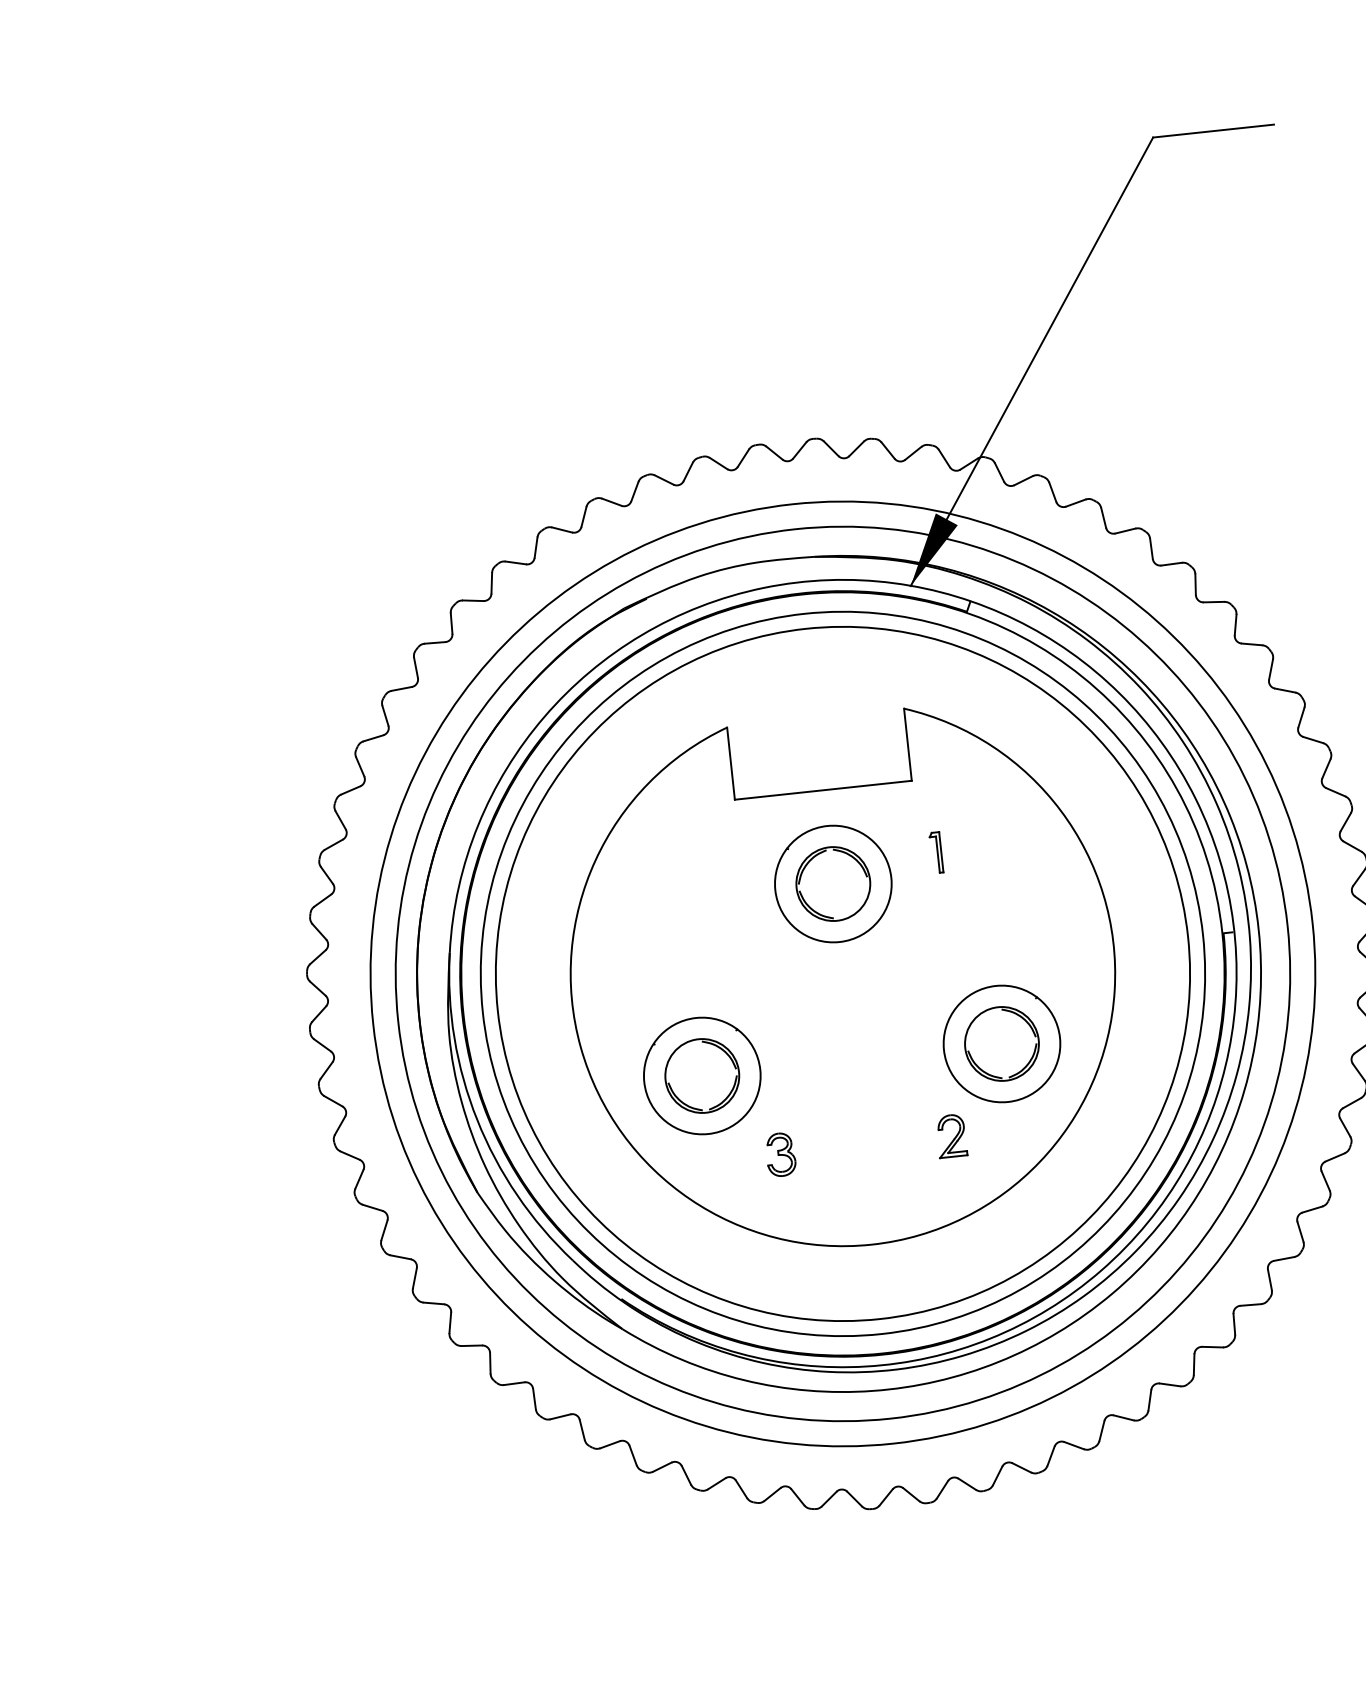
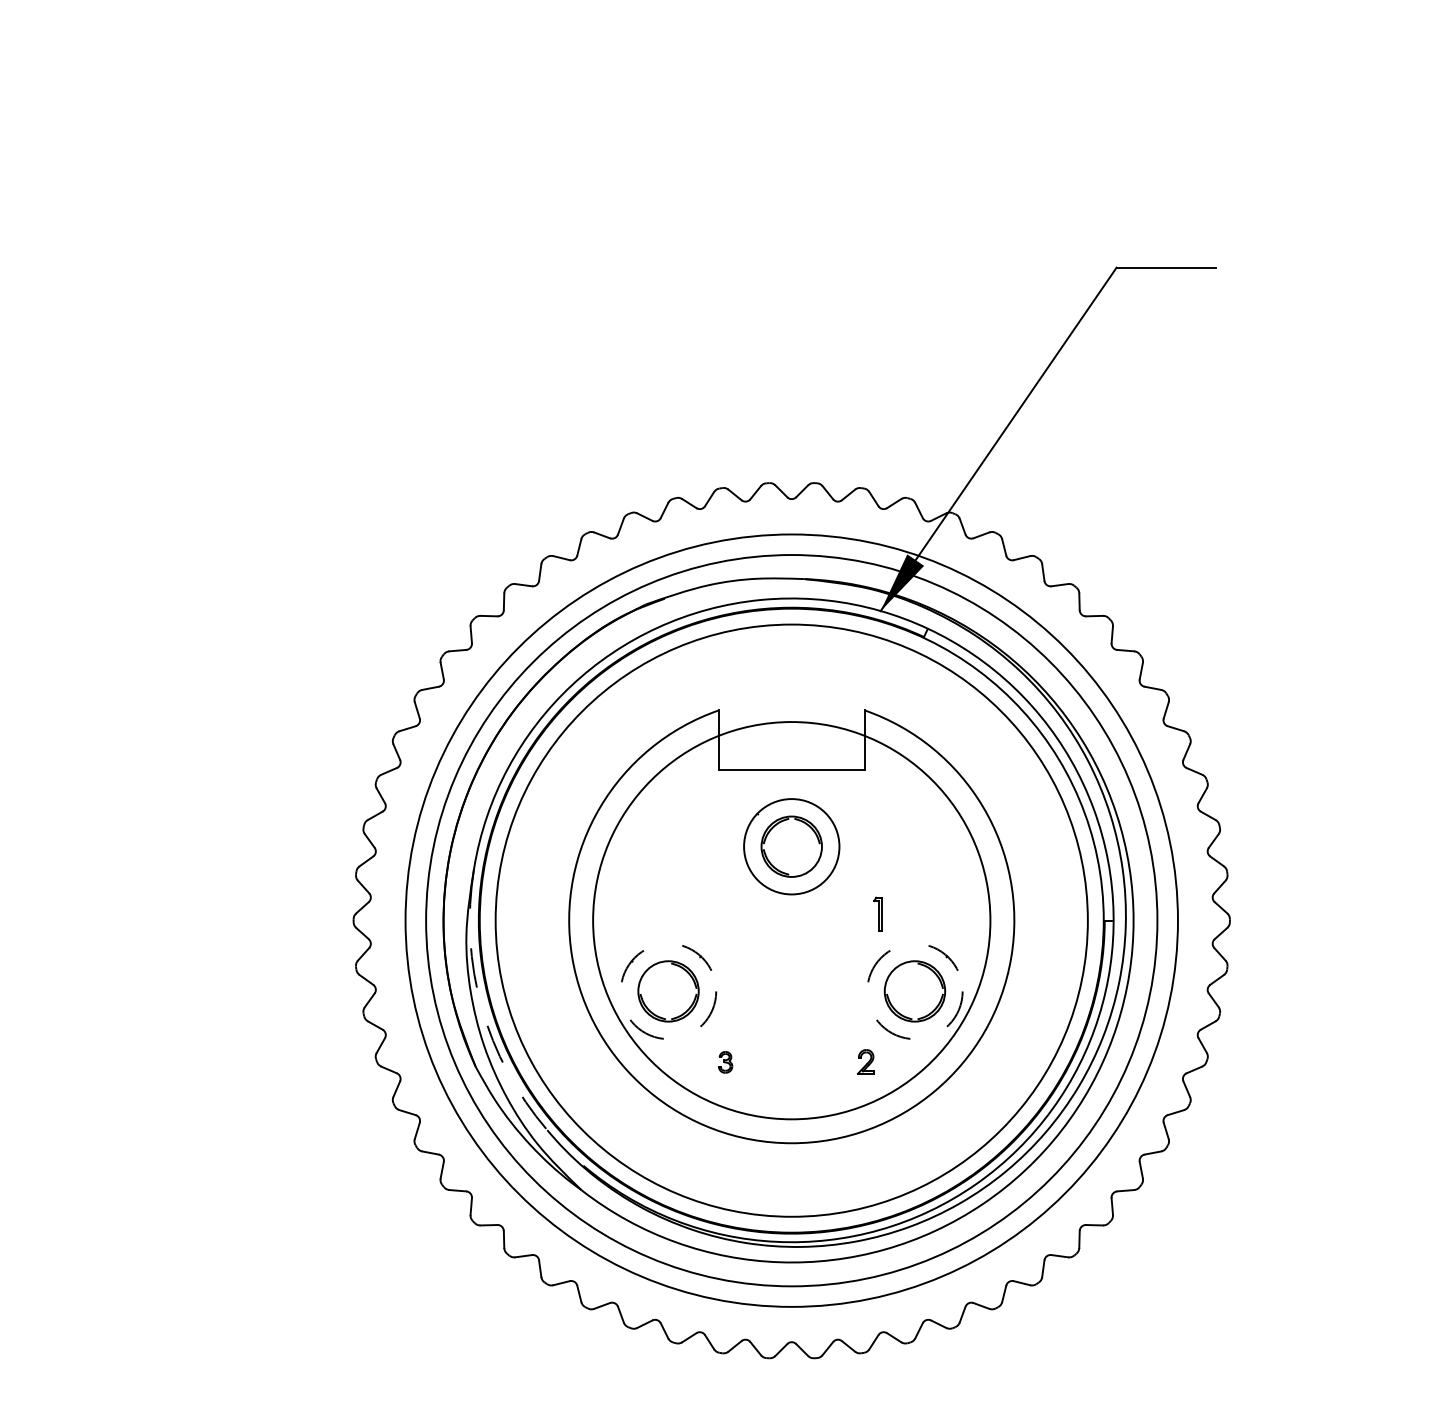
part: (935, 851) -> (877, 913), moved
circle: (842, 973) -> (791, 920), size x0.7
circle: (1001, 1044) -> (914, 991), solid -> dashed
circle: (702, 1076) -> (668, 991), solid -> dashed
arc: (476, 1119) -> (481, 1007), solid -> dashed
part: (950, 1135) -> (865, 1061), size x0.7
part: (780, 1155) -> (725, 1062), size x0.6

